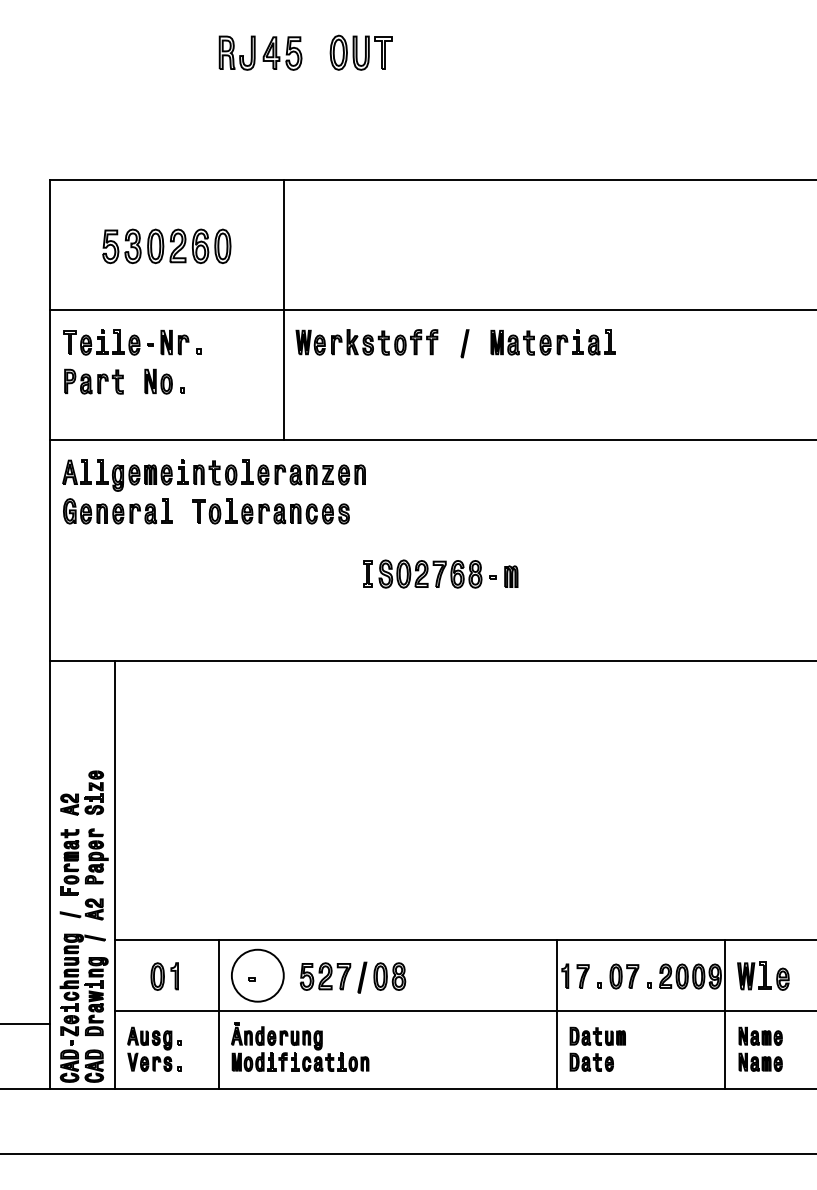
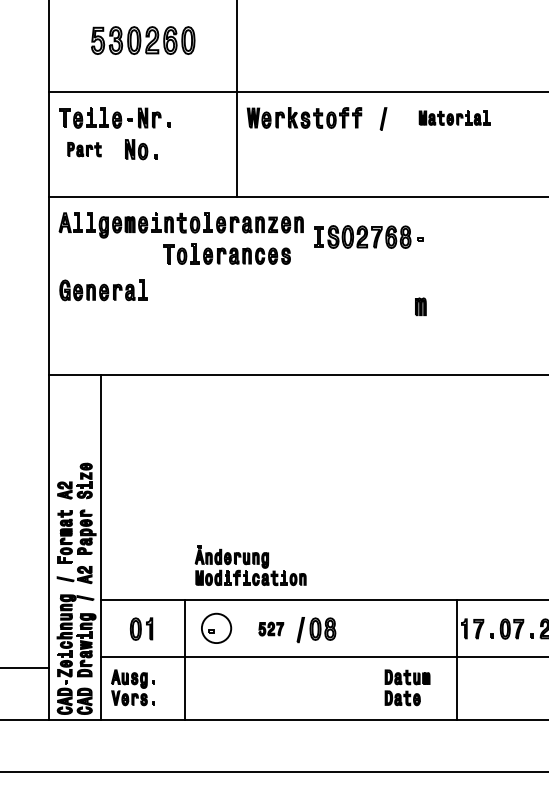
part: (552, 342) -> (454, 118), size x0.7
part: (93, 381) -> (84, 149), size x0.7
part: (117, 511) -> (103, 290), moved
part: (429, 573) -> (368, 236), moved
circle: (257, 975) -> (216, 628), size x0.7
part: (325, 976) -> (271, 629), size x0.6
part: (300, 1046) -> (250, 565), moved
part: (597, 1048) -> (407, 687), moved

